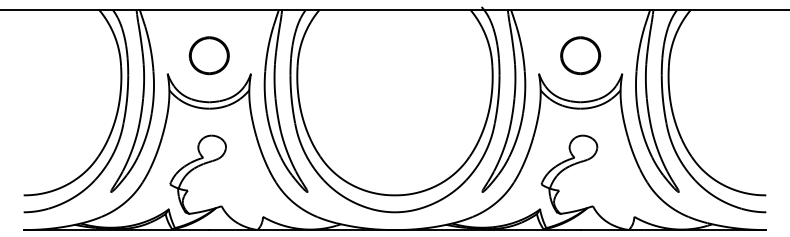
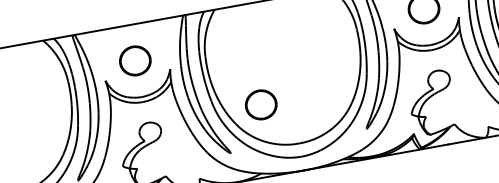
part: (355, 138) -> (260, 104), added

